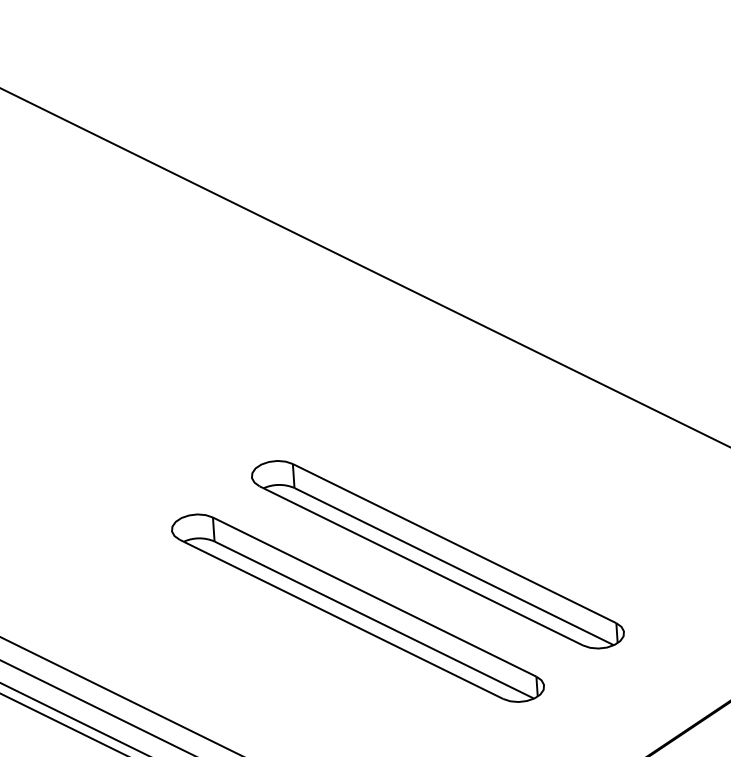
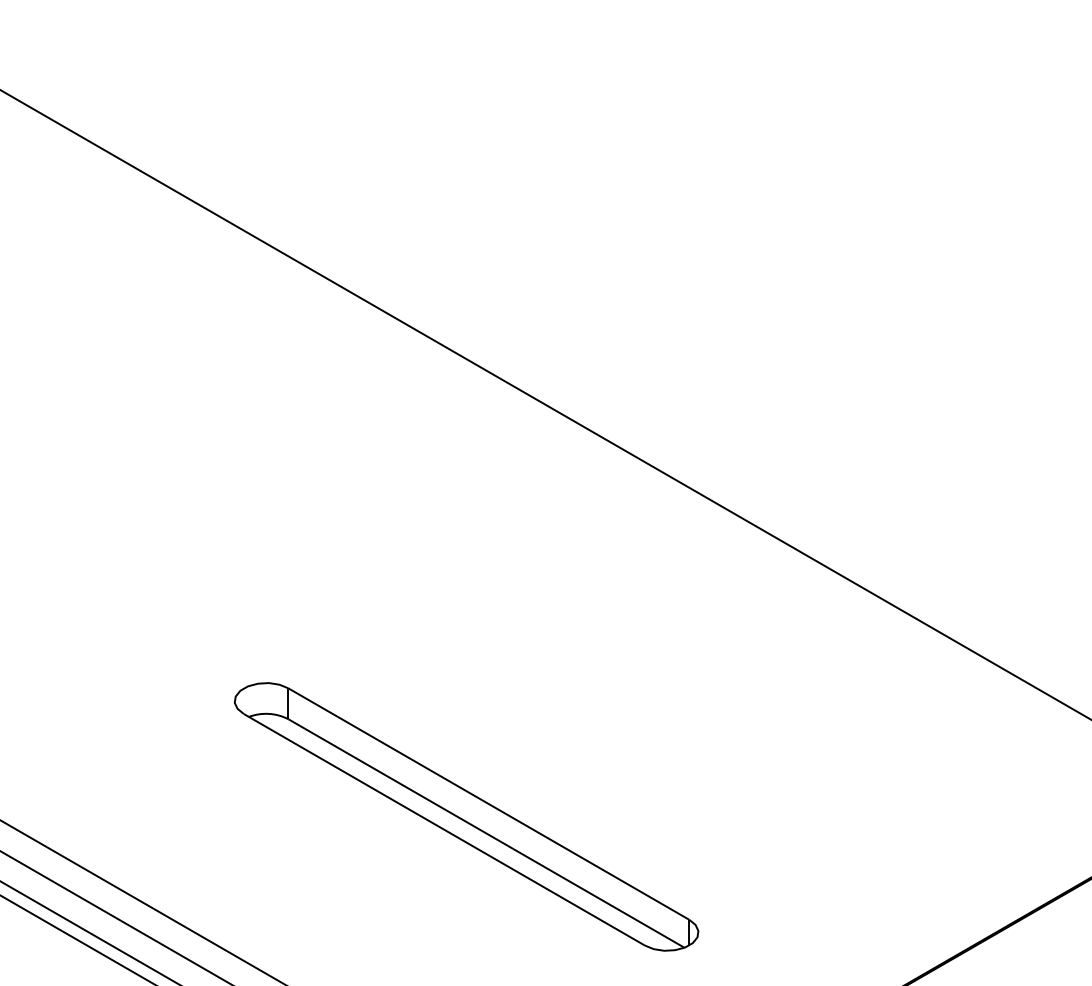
part: (437, 554) -> (573, 754), removed

